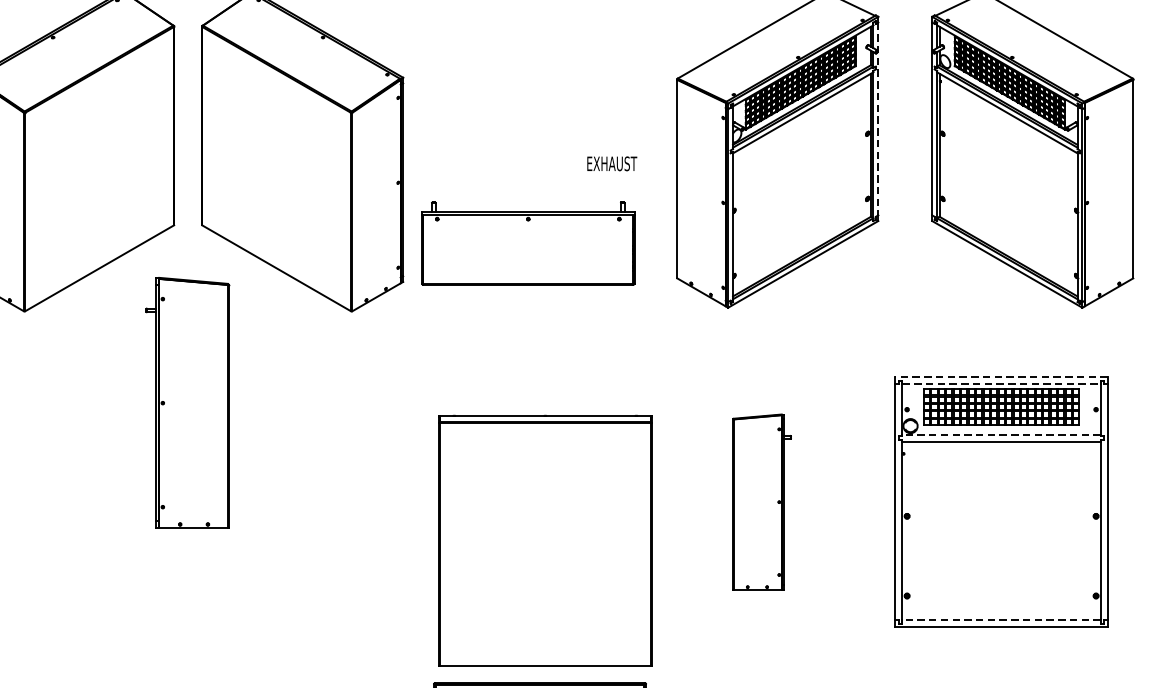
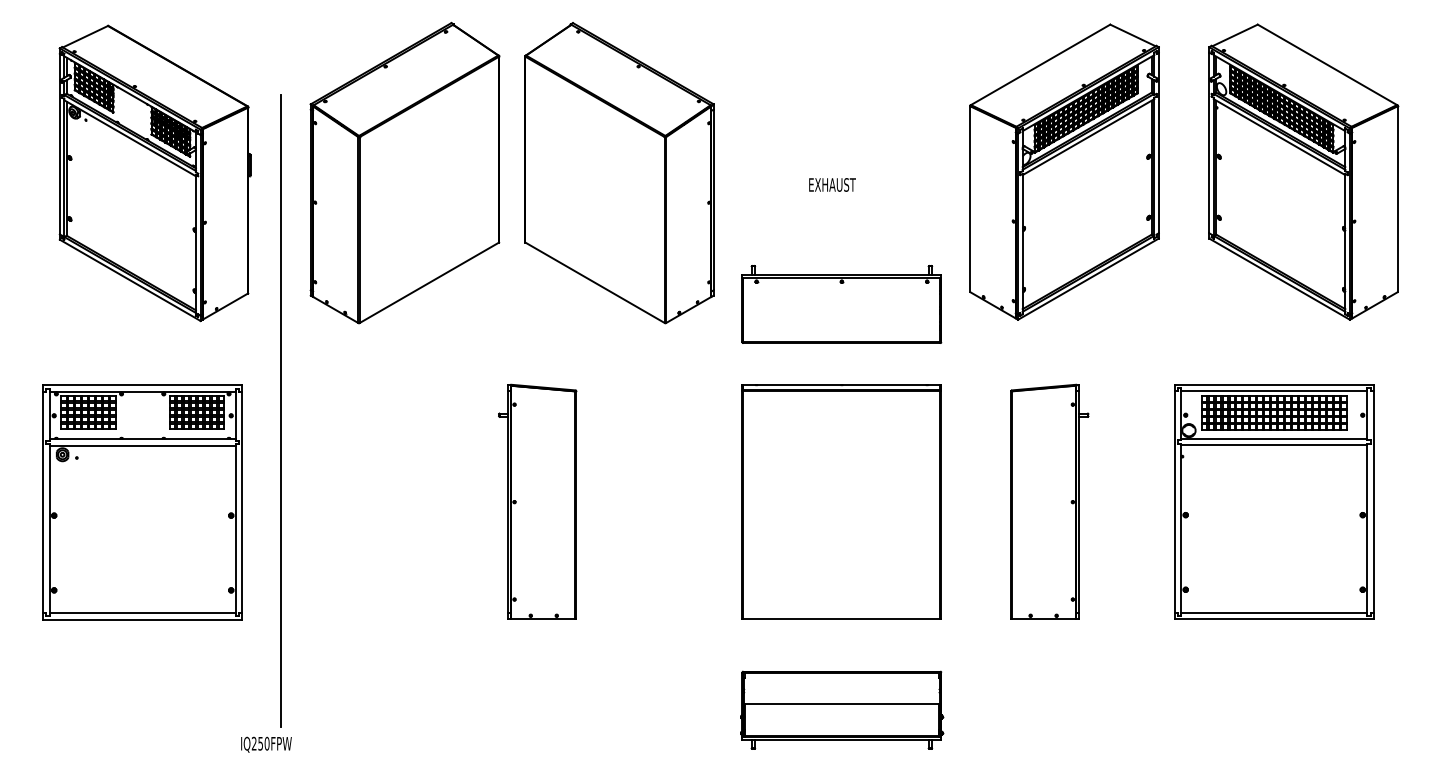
line: (878, 119) -> (1158, 143), dashed -> solid
text: (612, 163) -> (832, 184), moved
part: (527, 243) -> (841, 304), moved
line: (1000, 376) -> (1273, 384), dashed -> solid
line: (1001, 384) -> (1274, 391), dashed -> solid
part: (187, 402) -> (537, 501), moved
line: (1001, 434) -> (1274, 438), dashed -> solid
part: (761, 501) -> (1049, 501), size x1.43
part: (544, 540) -> (841, 501), moved
line: (1001, 620) -> (1274, 612), dashed -> solid

